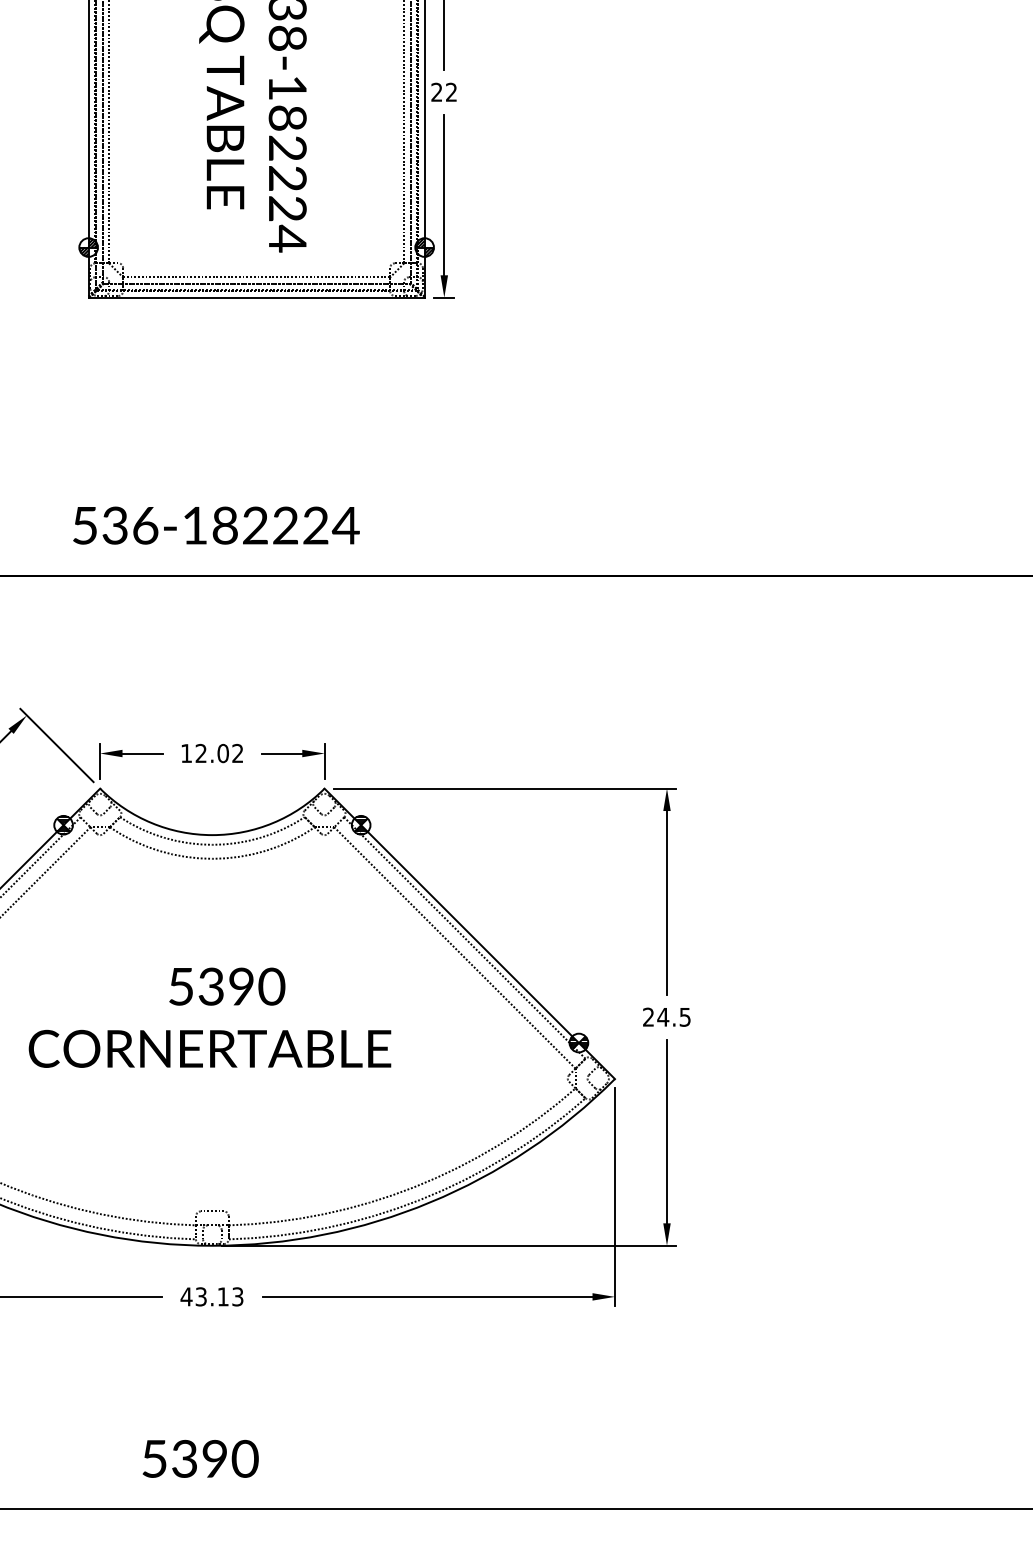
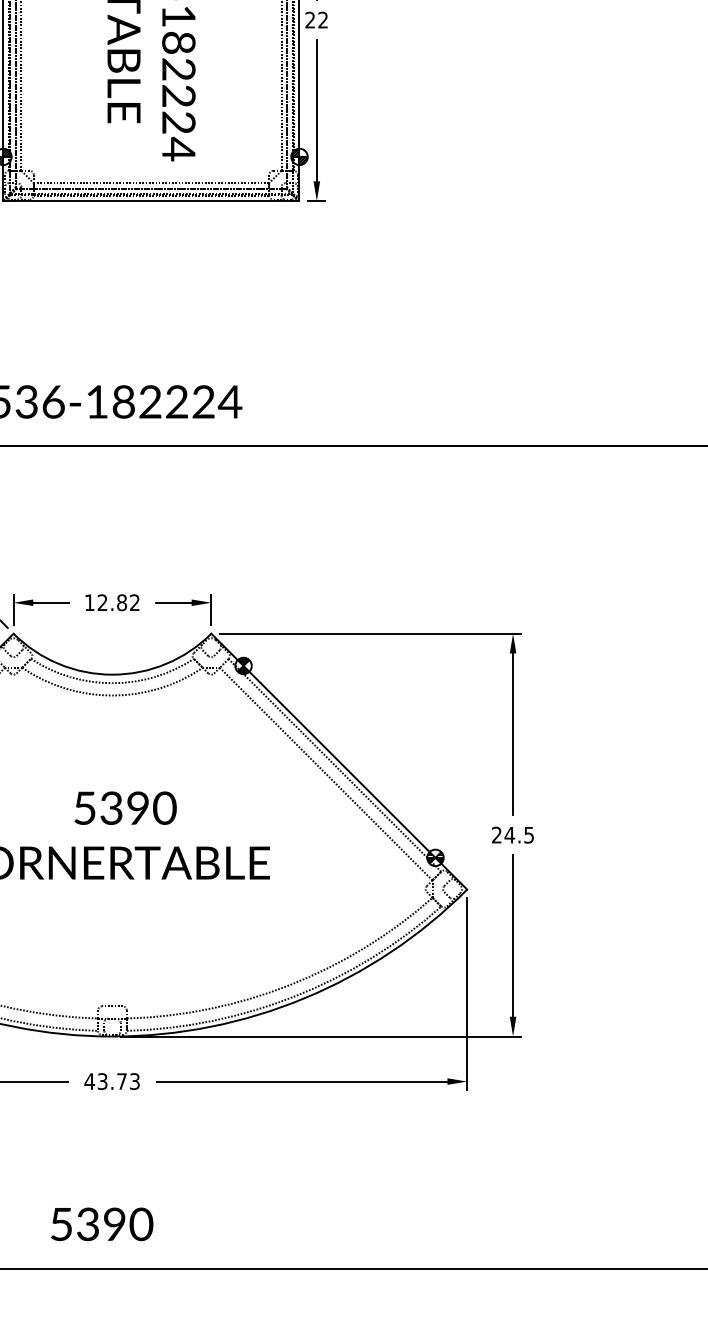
text: (222, 753) -> (121, 602), 12.02 -> 12.82
text: (222, 1296) -> (121, 1081), 43.13 -> 43.73

